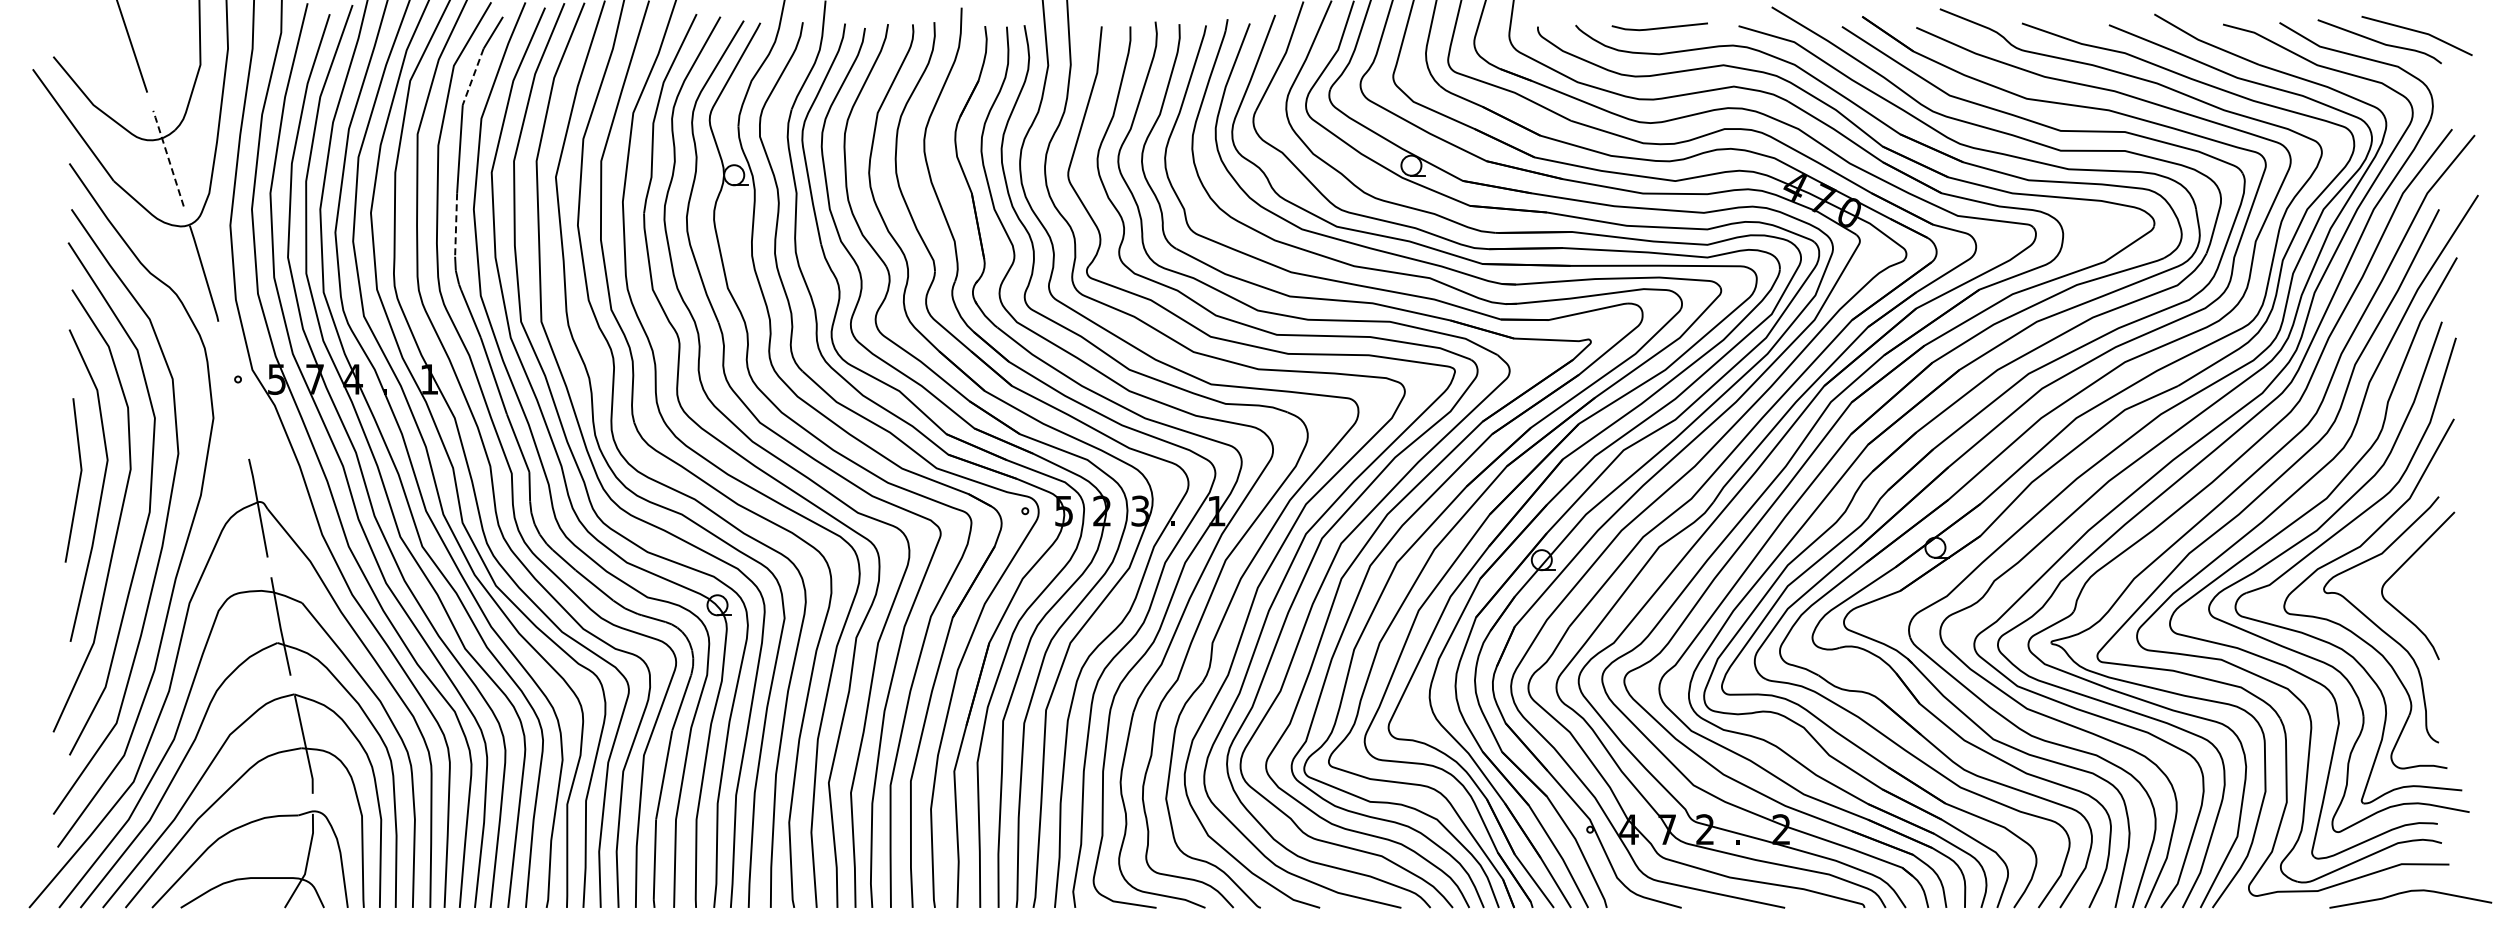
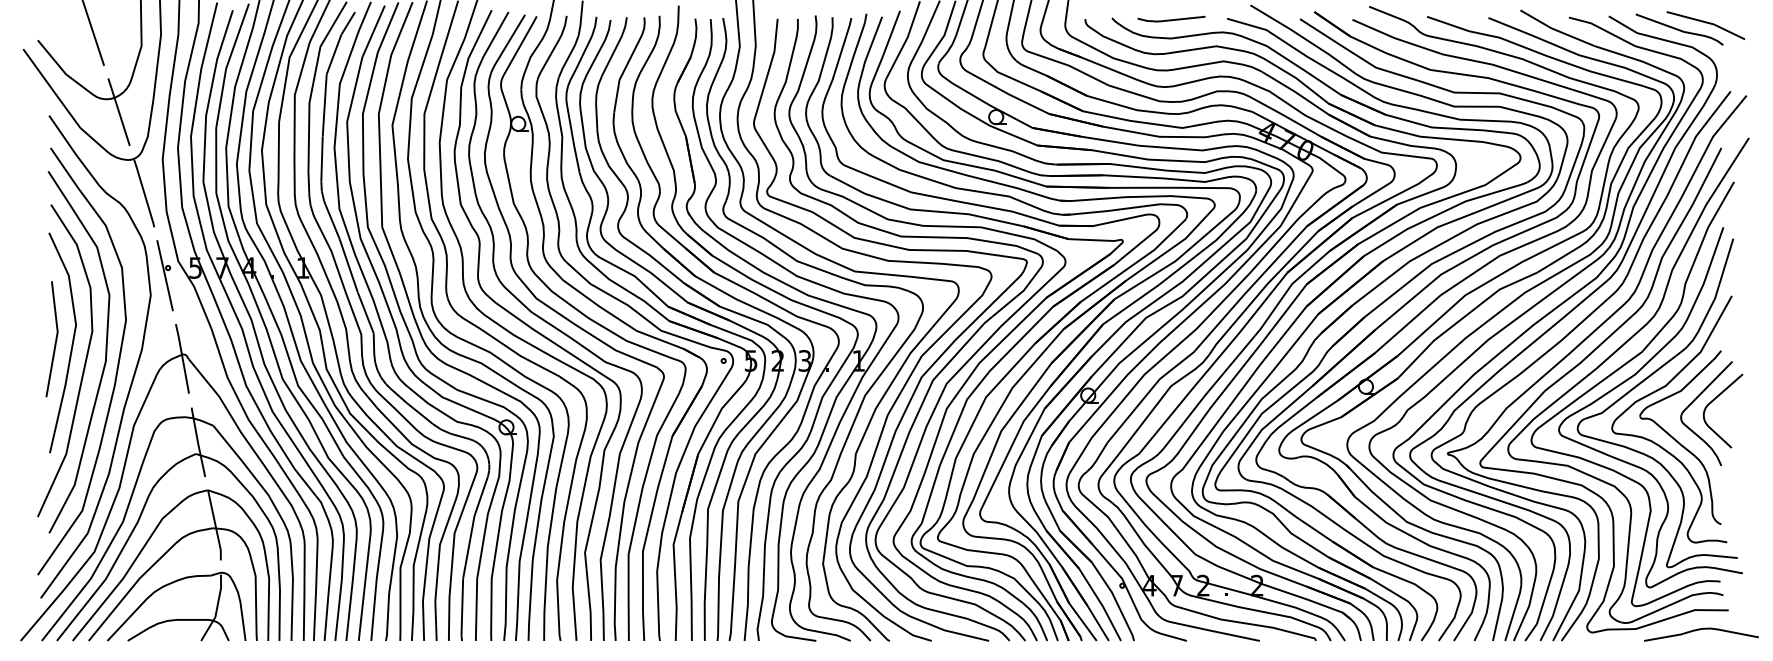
line: (473, 77) -> (334, 54), dashed -> solid
line: (168, 157) -> (119, 111), dashed -> solid
line: (456, 225) -> (322, 159), dashed -> solid
line: (233, 390) -> (164, 275), added
curve: (2428, 567) -> (1713, 400), added

